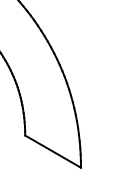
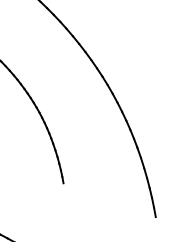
line: (52, 151) -> (108, 200), removed

